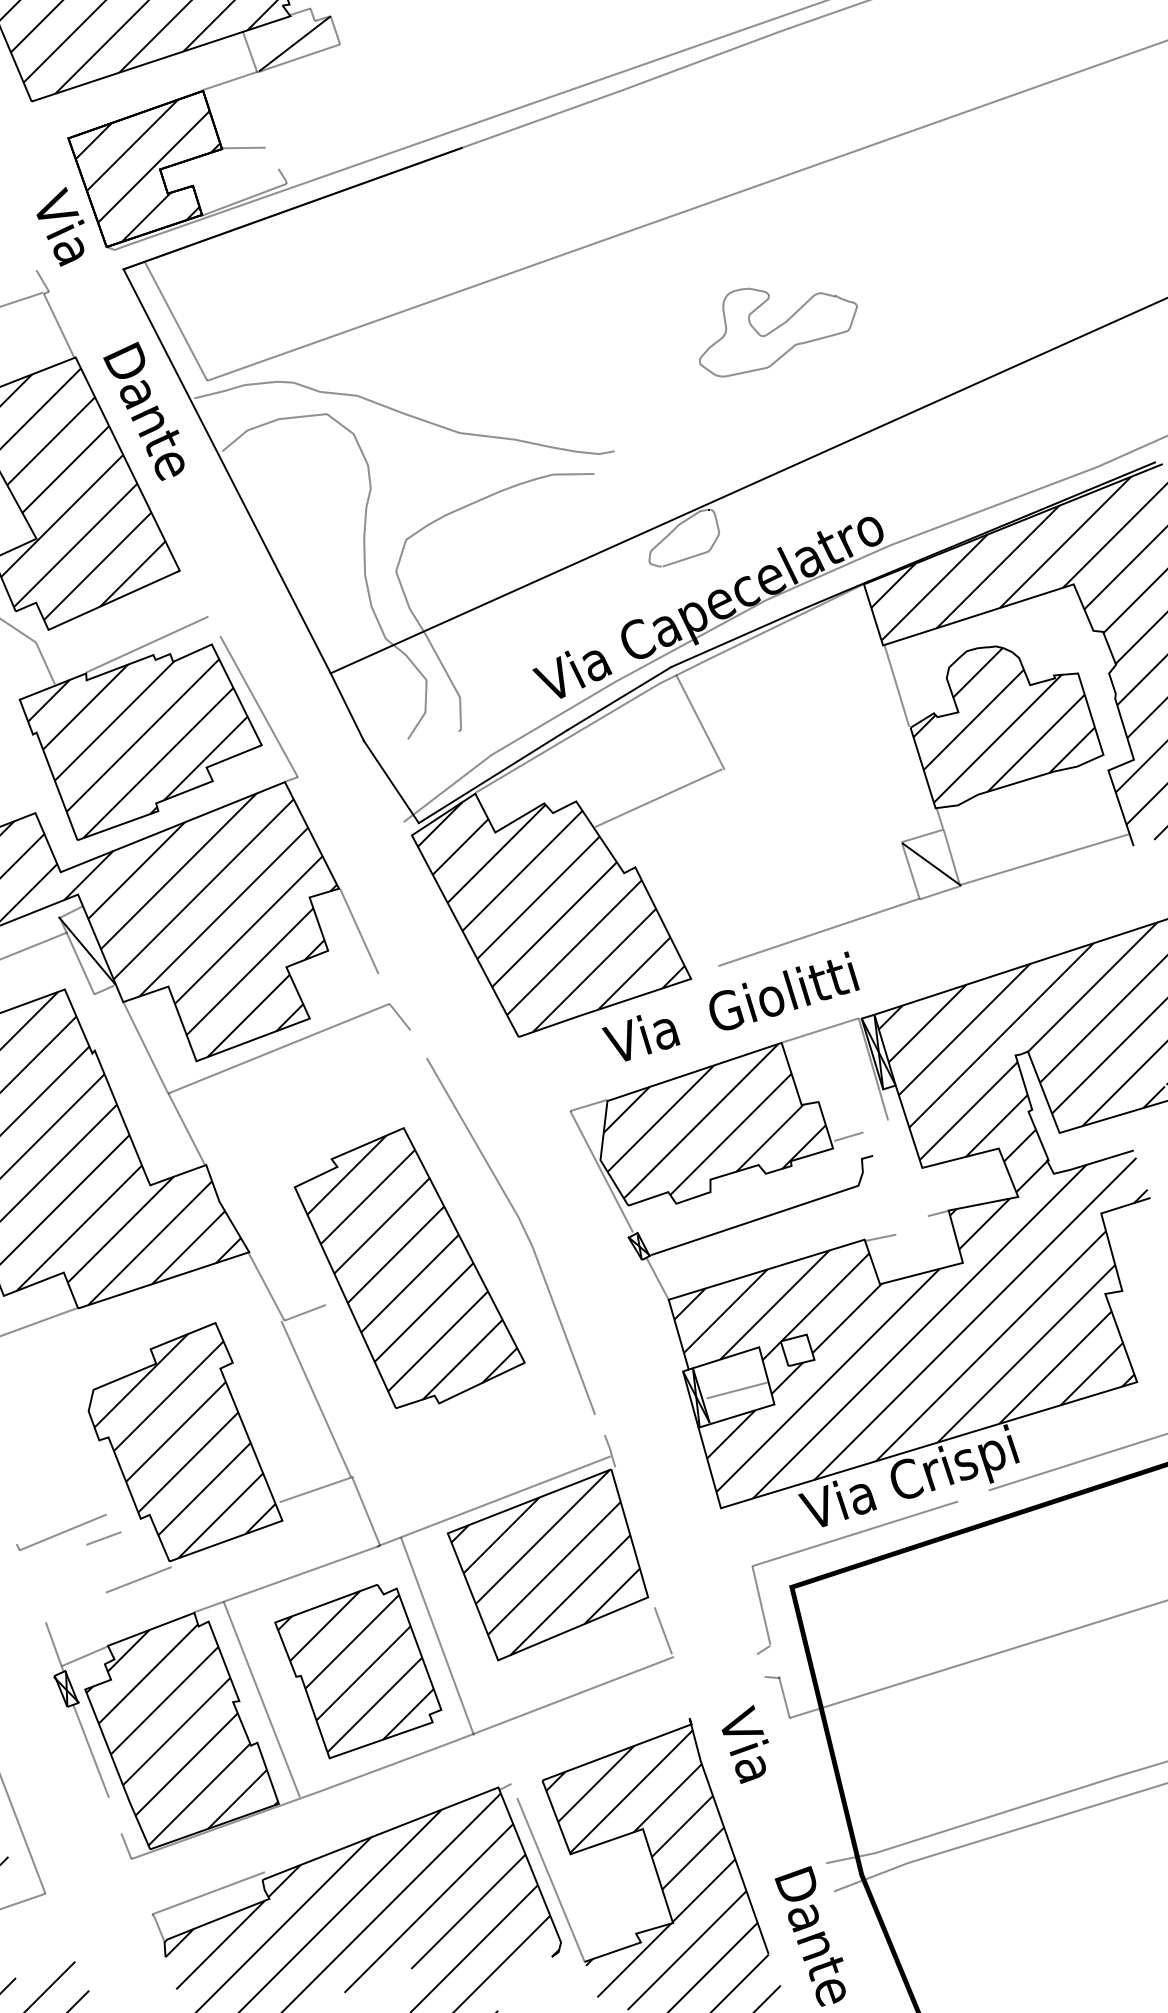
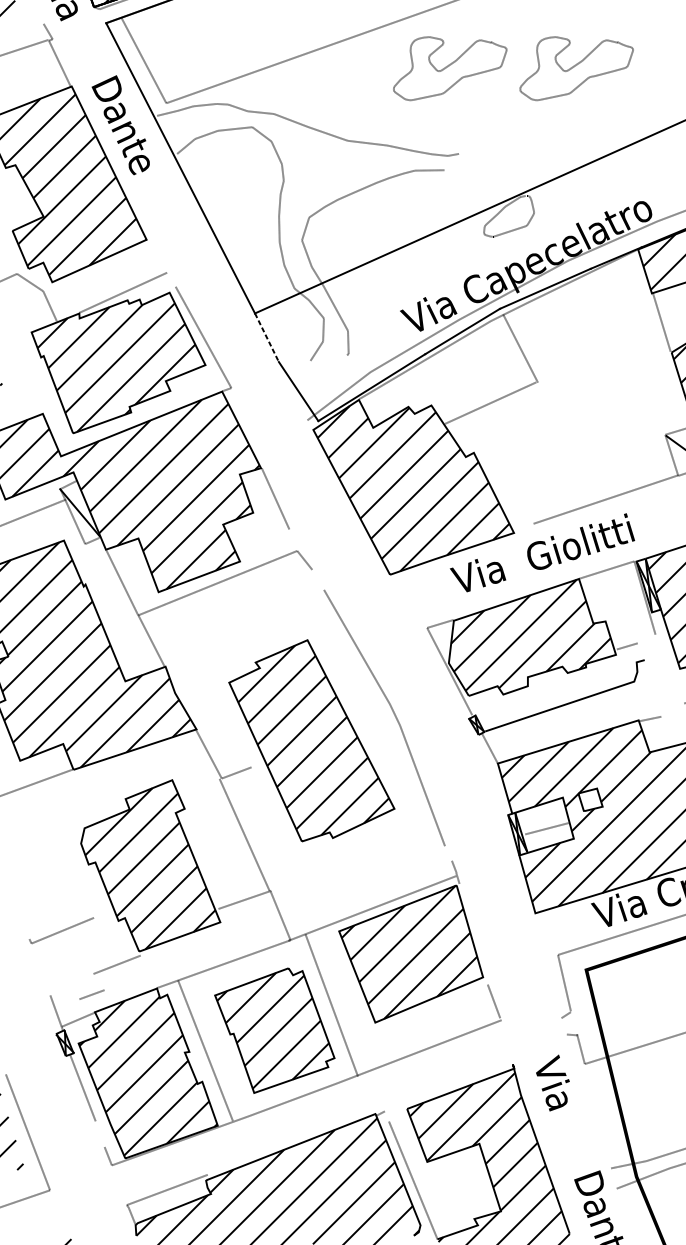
curve: (600, 329) -> (448, 66), added
line: (347, 707) -> (267, 338), solid -> dashed
line: (103, 1538) -> (91, 994), moved

